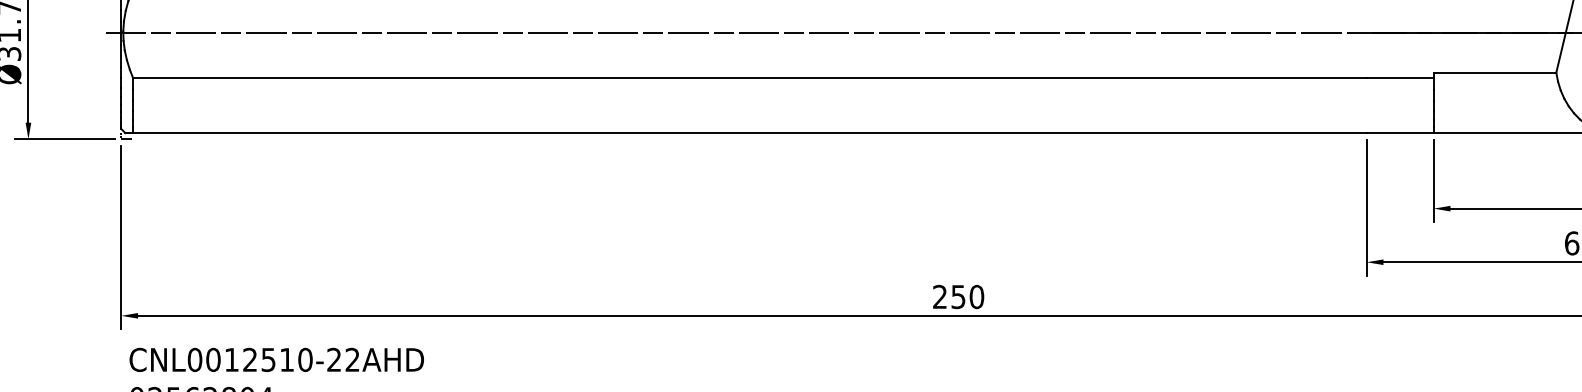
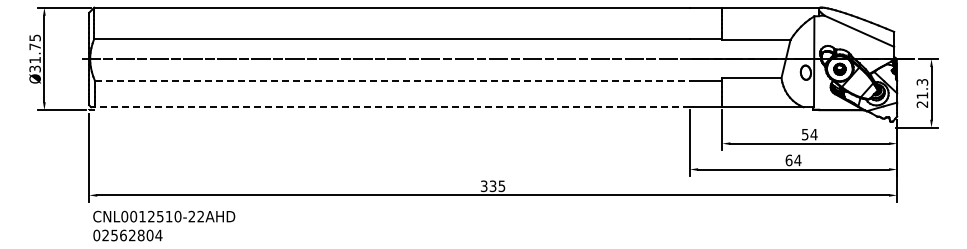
line: (749, 77) -> (392, 80), solid -> dashed
line: (749, 133) -> (392, 107), solid -> dashed
text: (959, 297) -> (493, 186), 250 -> 335

